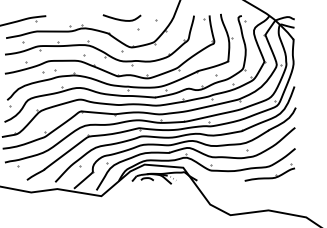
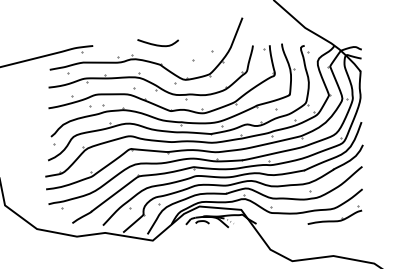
curve: (121, 19) -> (157, 44), moved

